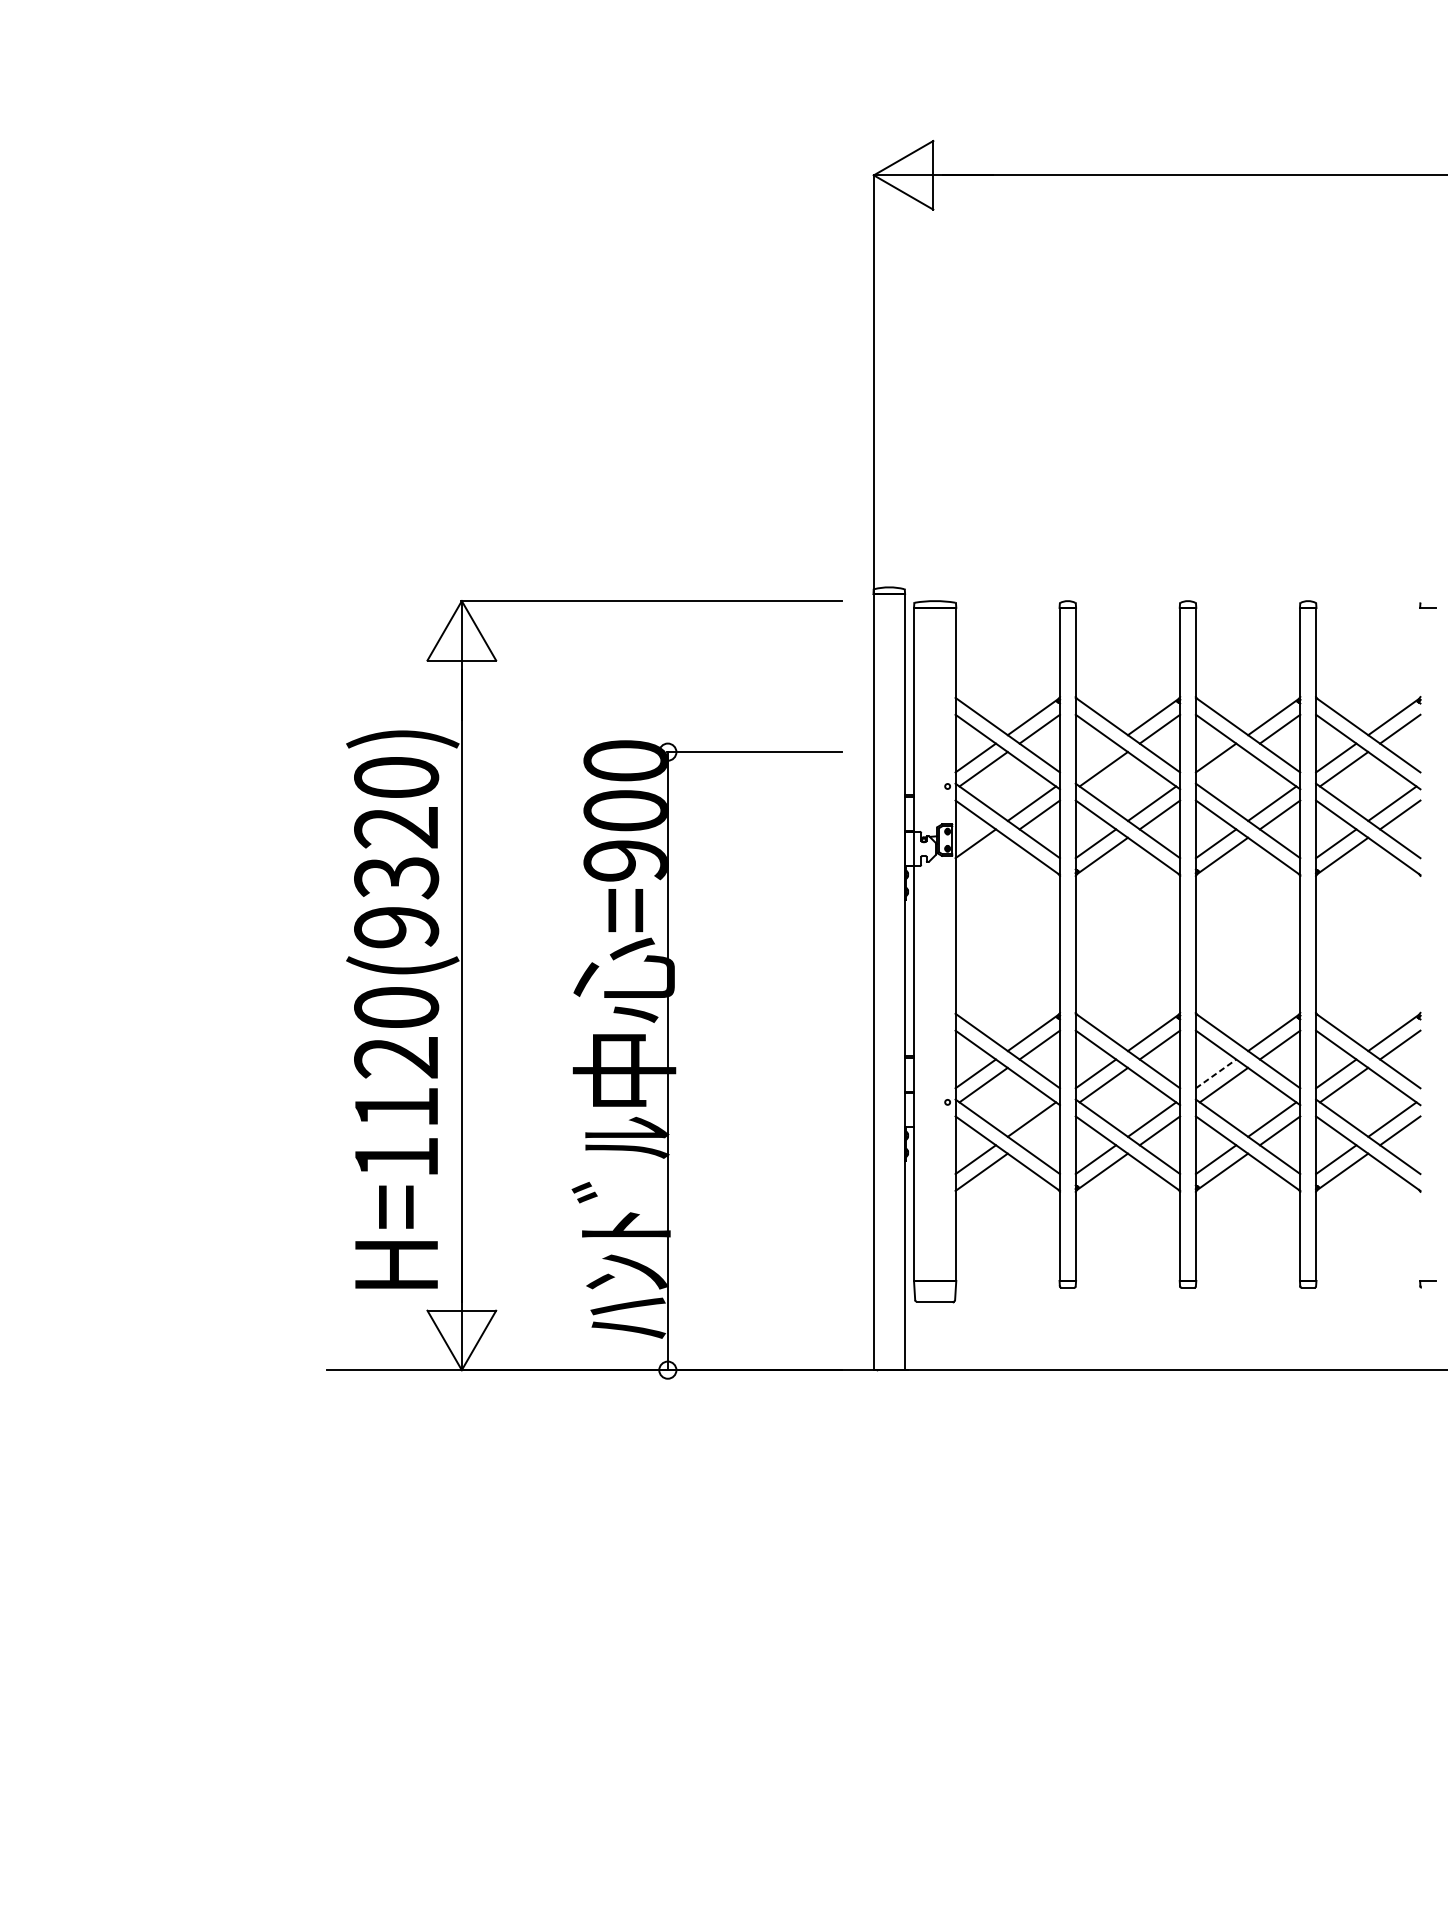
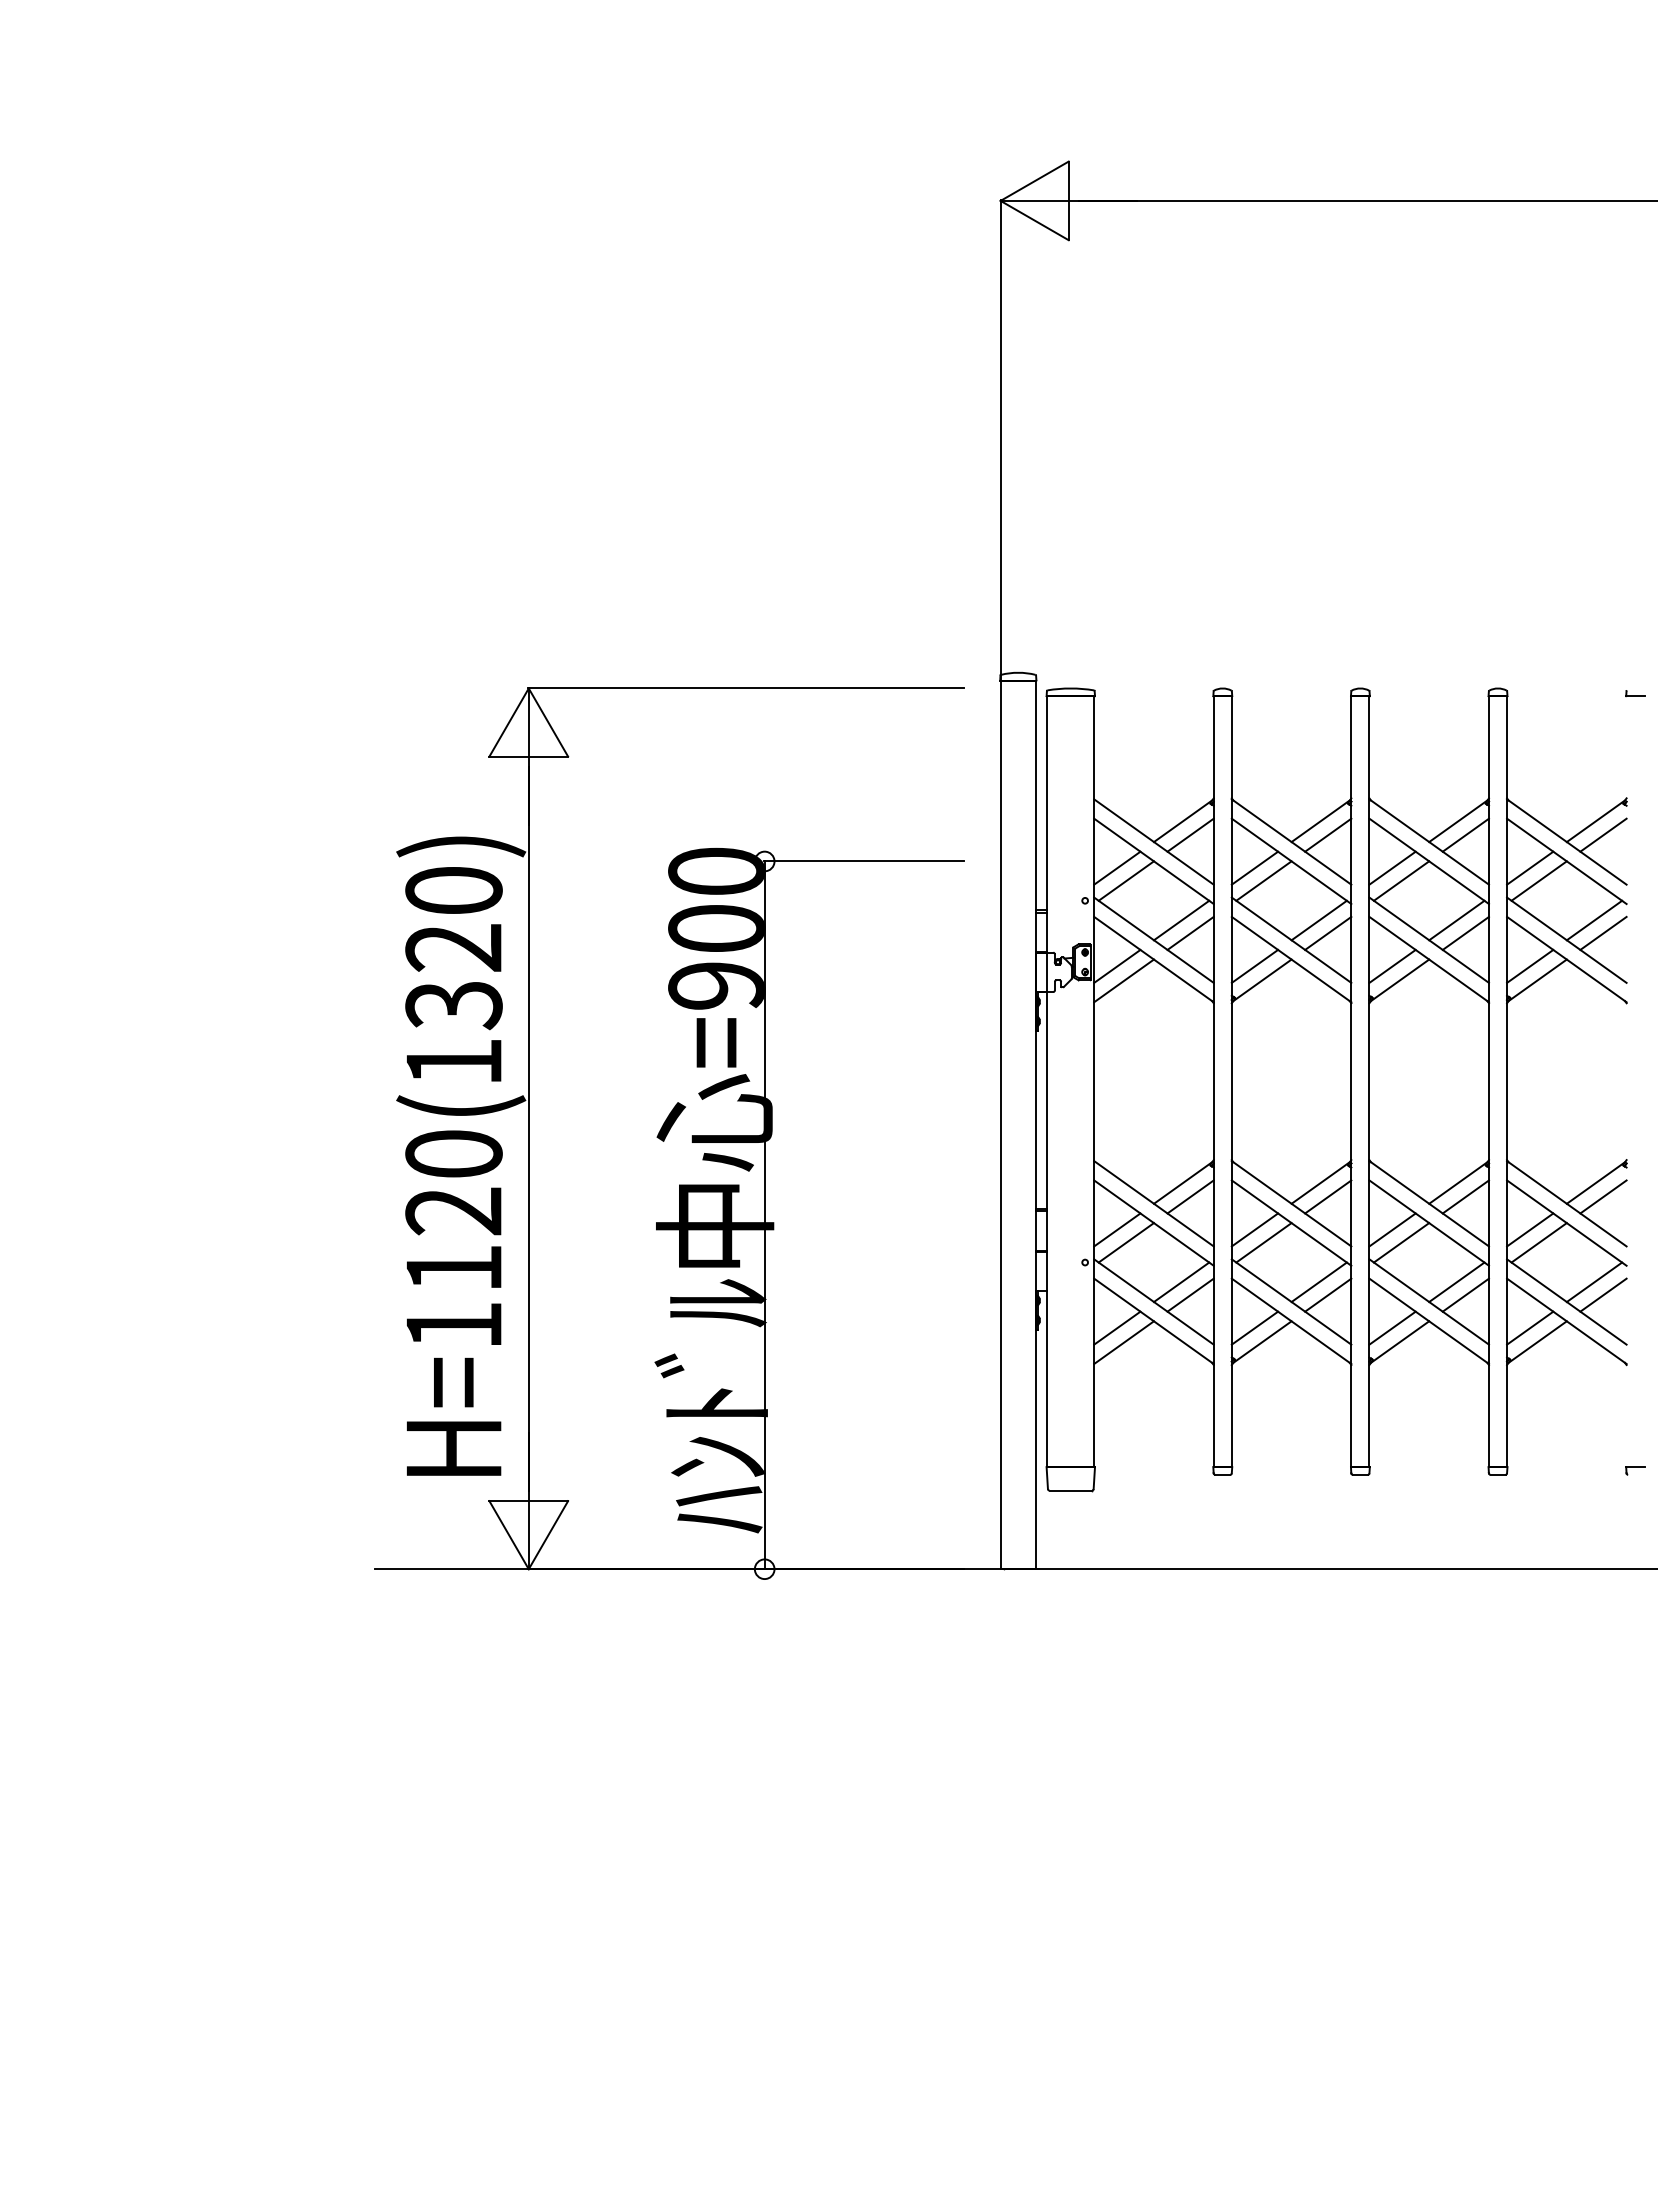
line: (1095, 757) -> (1254, 867), added
line: (1223, 768) -> (1401, 880), added
line: (981, 856) -> (1123, 980), added
text: (396, 927) -> (453, 1062), H=1120(9320) -> H=1120(1320)
line: (1216, 1073) -> (1392, 1229), dashed -> solid
line: (1039, 1130) -> (1190, 1294), added

